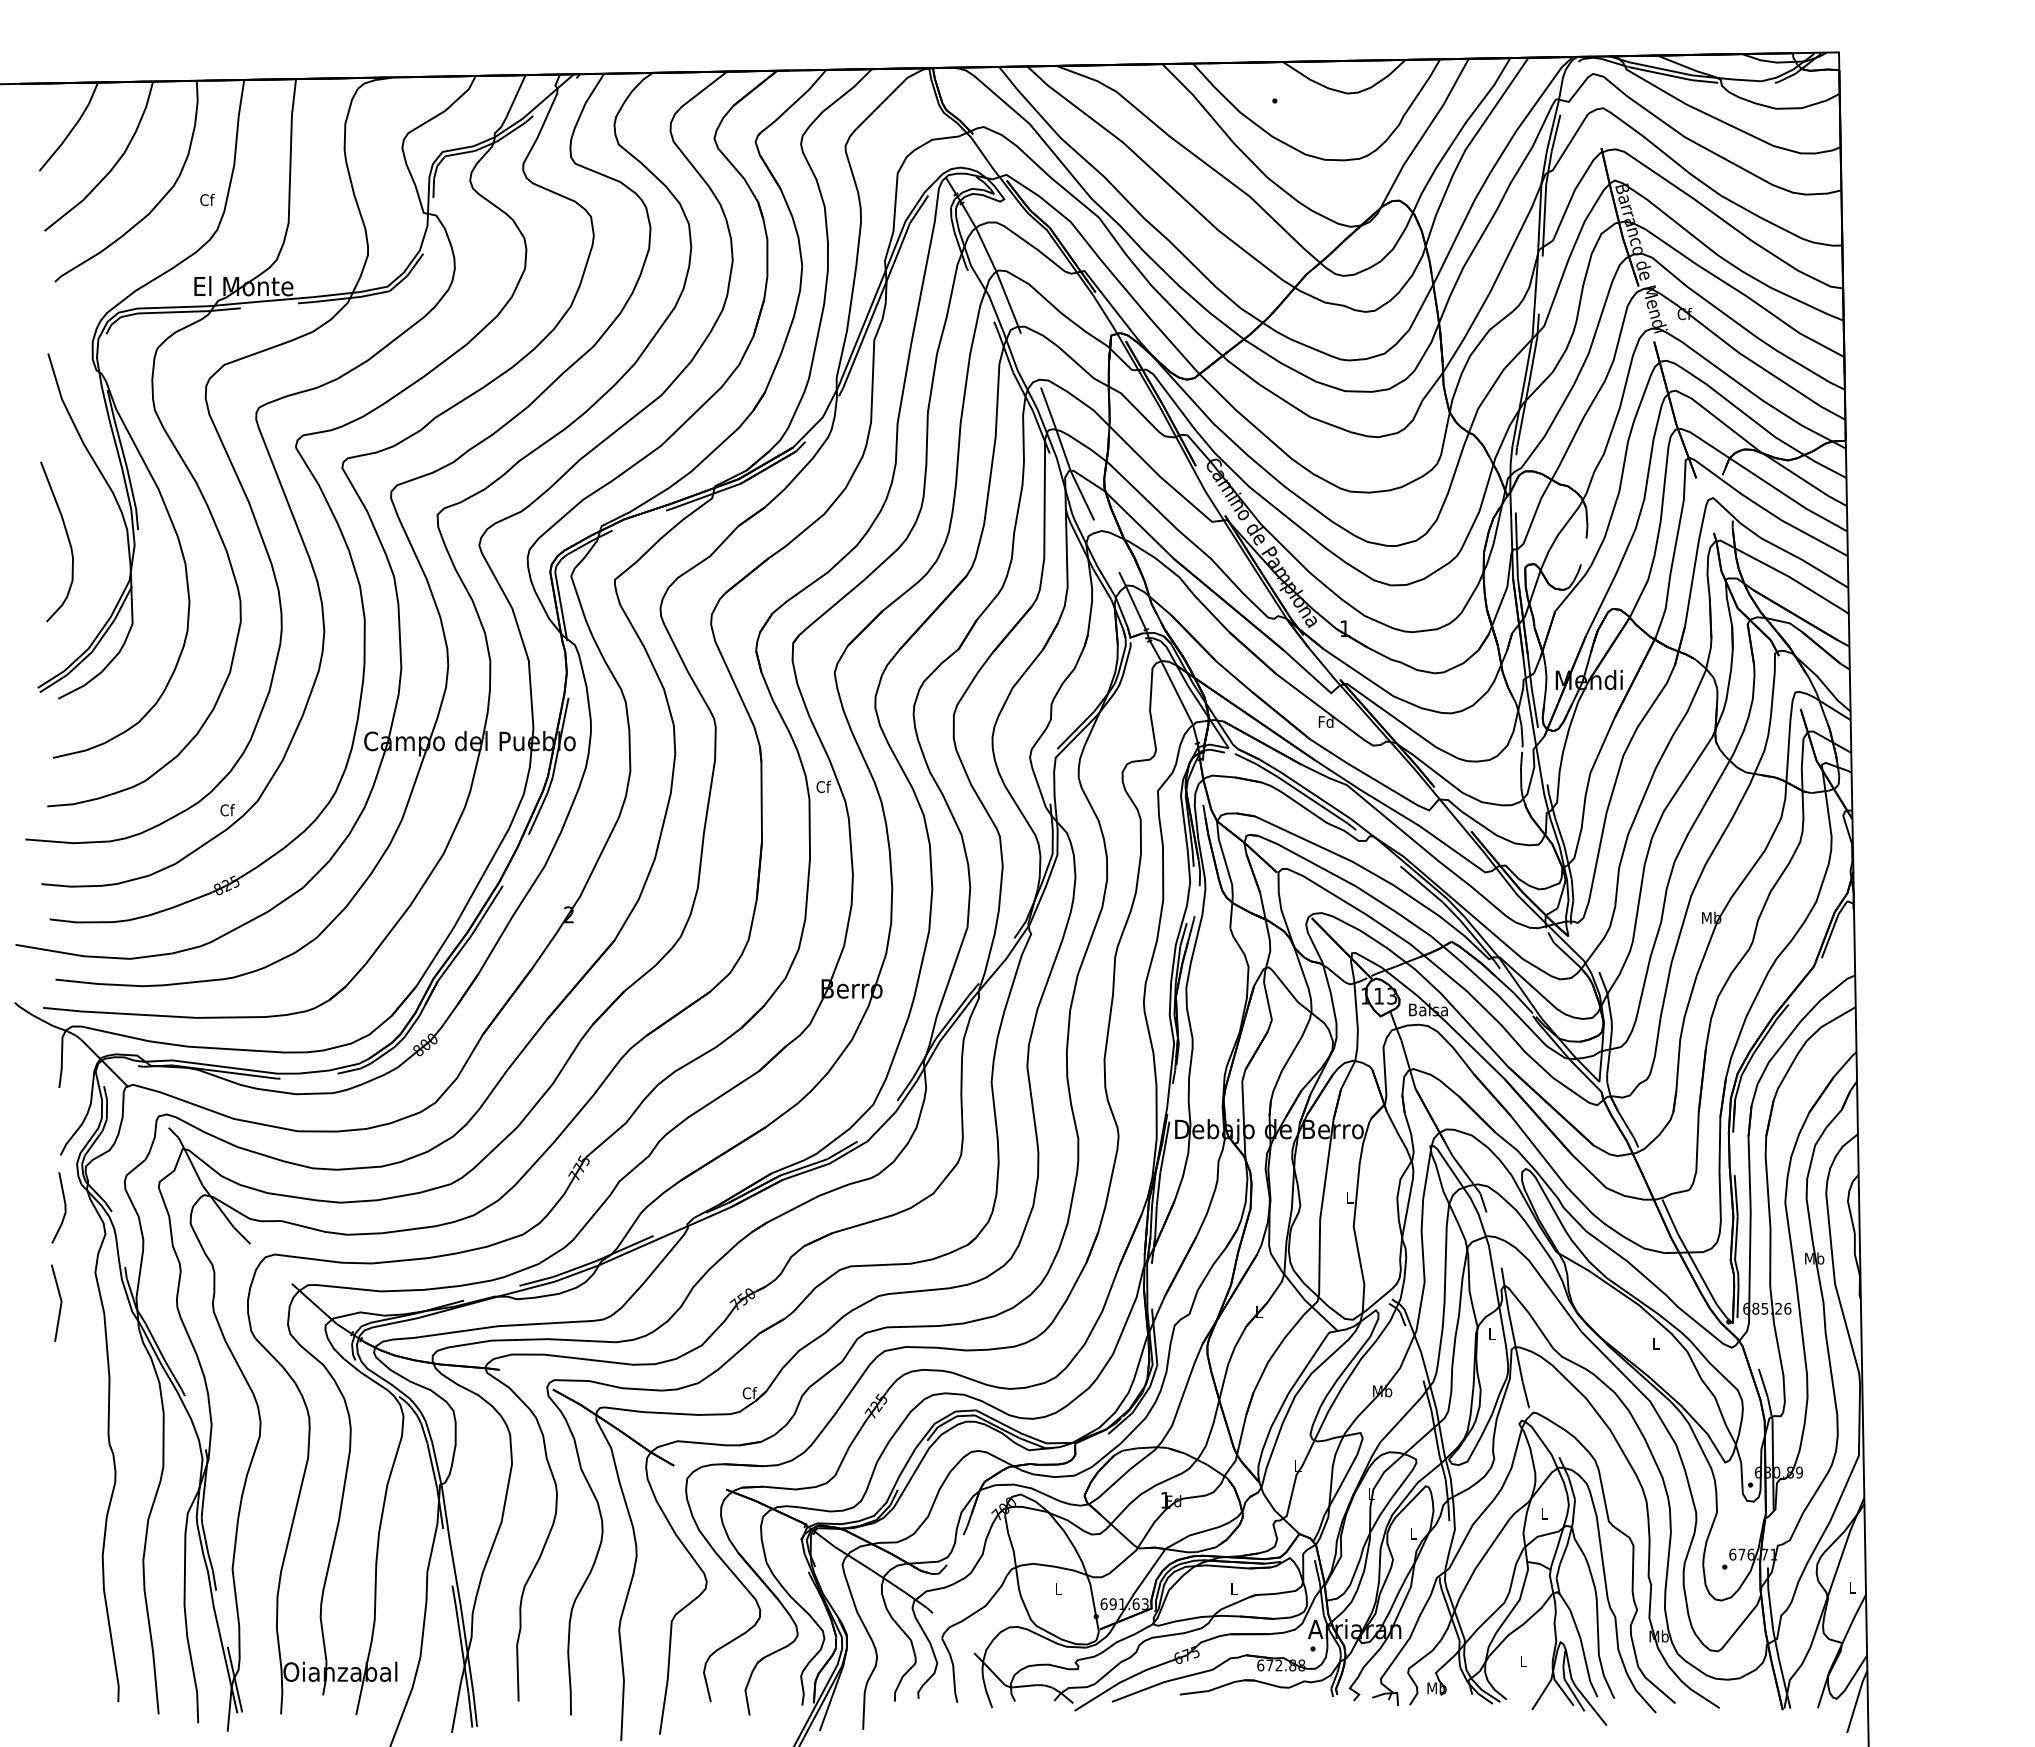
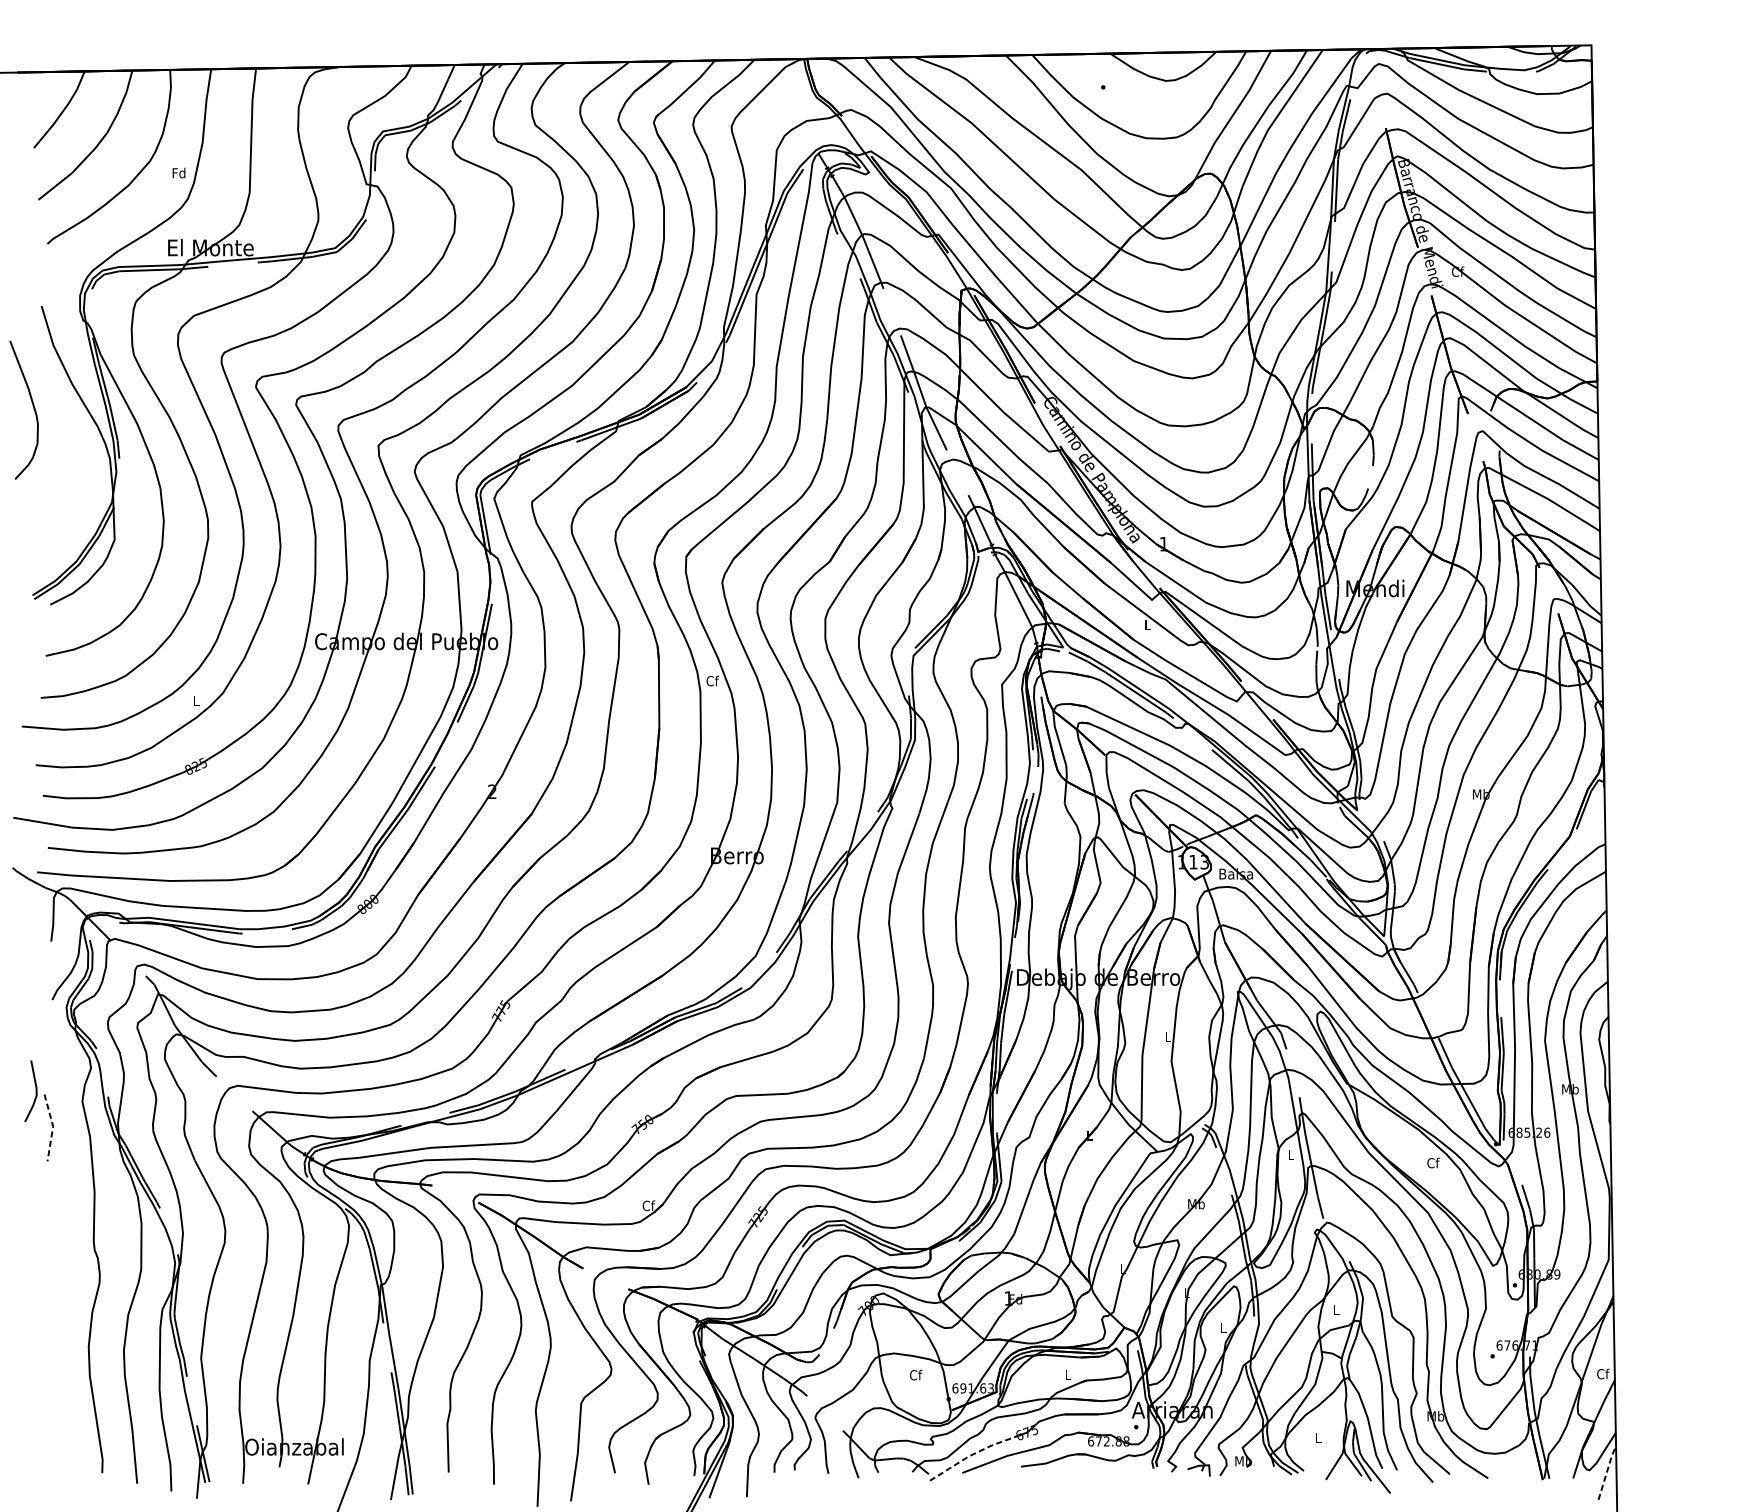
text: (206, 200) -> (178, 173), Cf -> Fd
curve: (67, 539) -> (33, 408), moved
text: (1325, 721) -> (1147, 624), Fd -> L
text: (227, 810) -> (196, 701), Cf -> L
line: (64, 1207) -> (35, 1090), moved
line: (61, 1302) -> (53, 1127), solid -> dashed
text: (1656, 1343) -> (1433, 1162), L -> Cf
text: (1852, 1587) -> (1603, 1373), L -> Cf
text: (1058, 1588) -> (915, 1374), L -> Cf
line: (1122, 1681) -> (971, 1455), solid -> dashed
line: (1856, 1700) -> (1606, 1471), solid -> dashed

